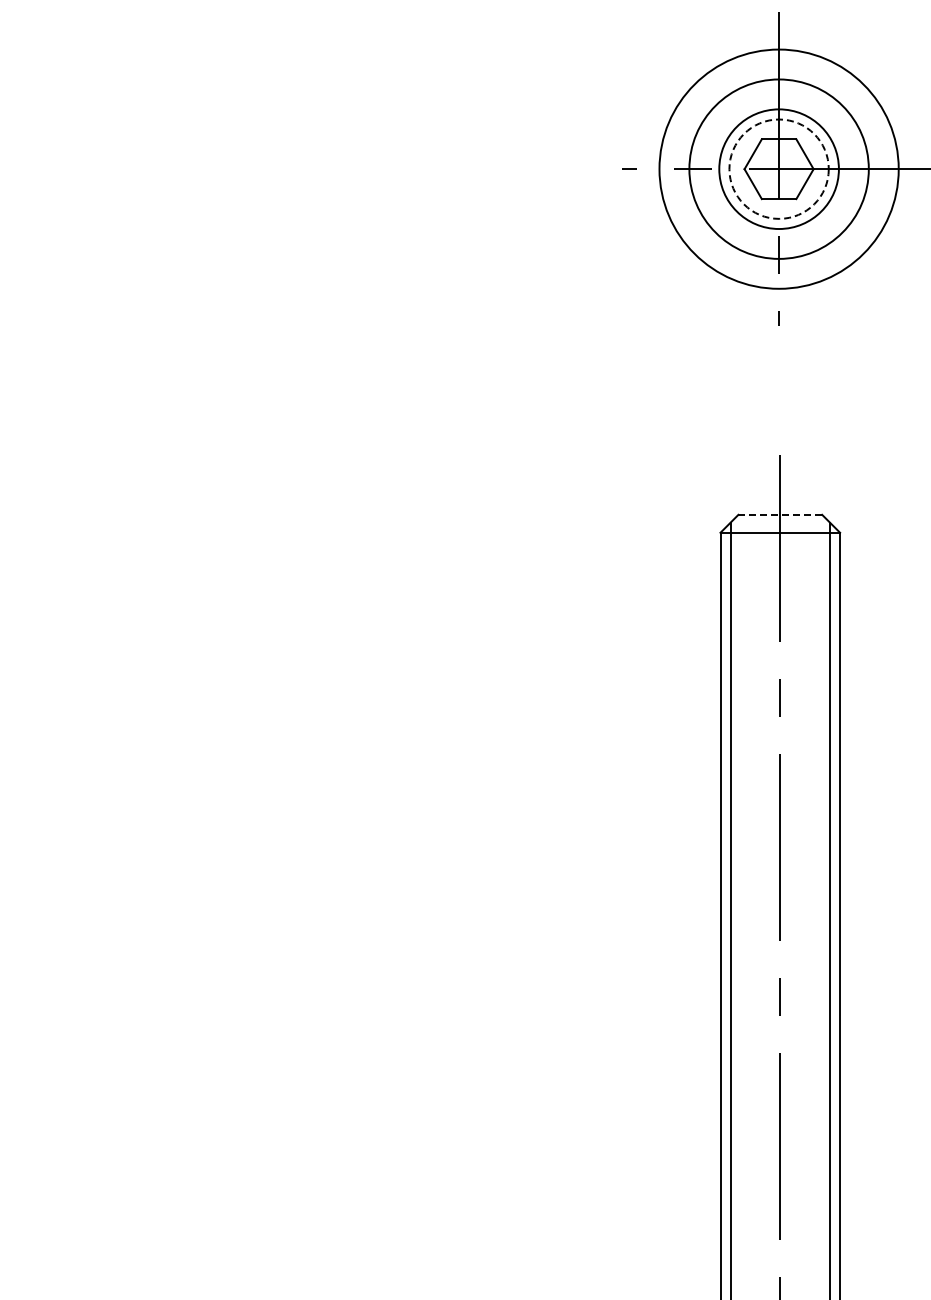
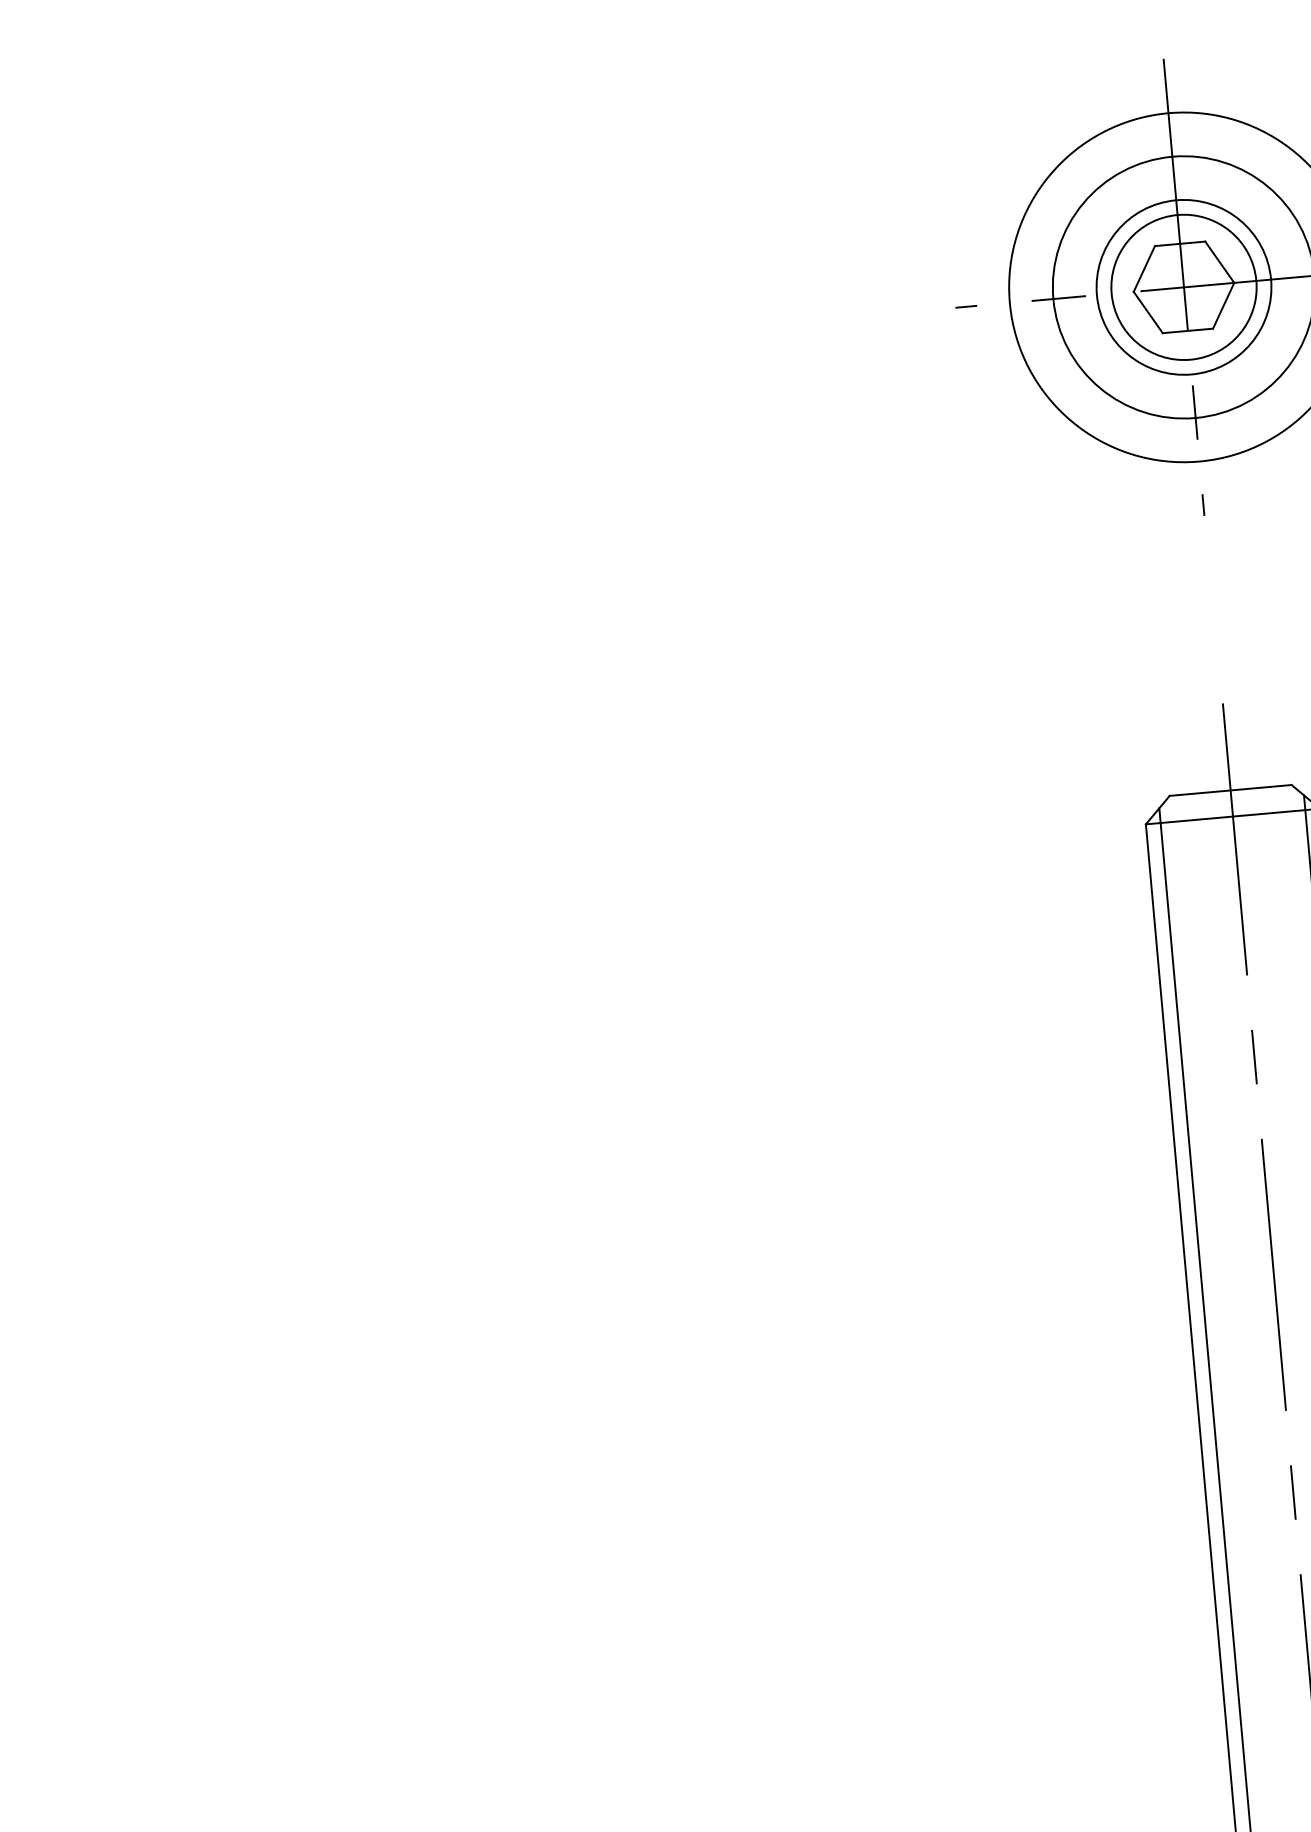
circle: (778, 168) -> (1183, 286), dashed -> solid
line: (780, 514) -> (1230, 789), dashed -> solid

